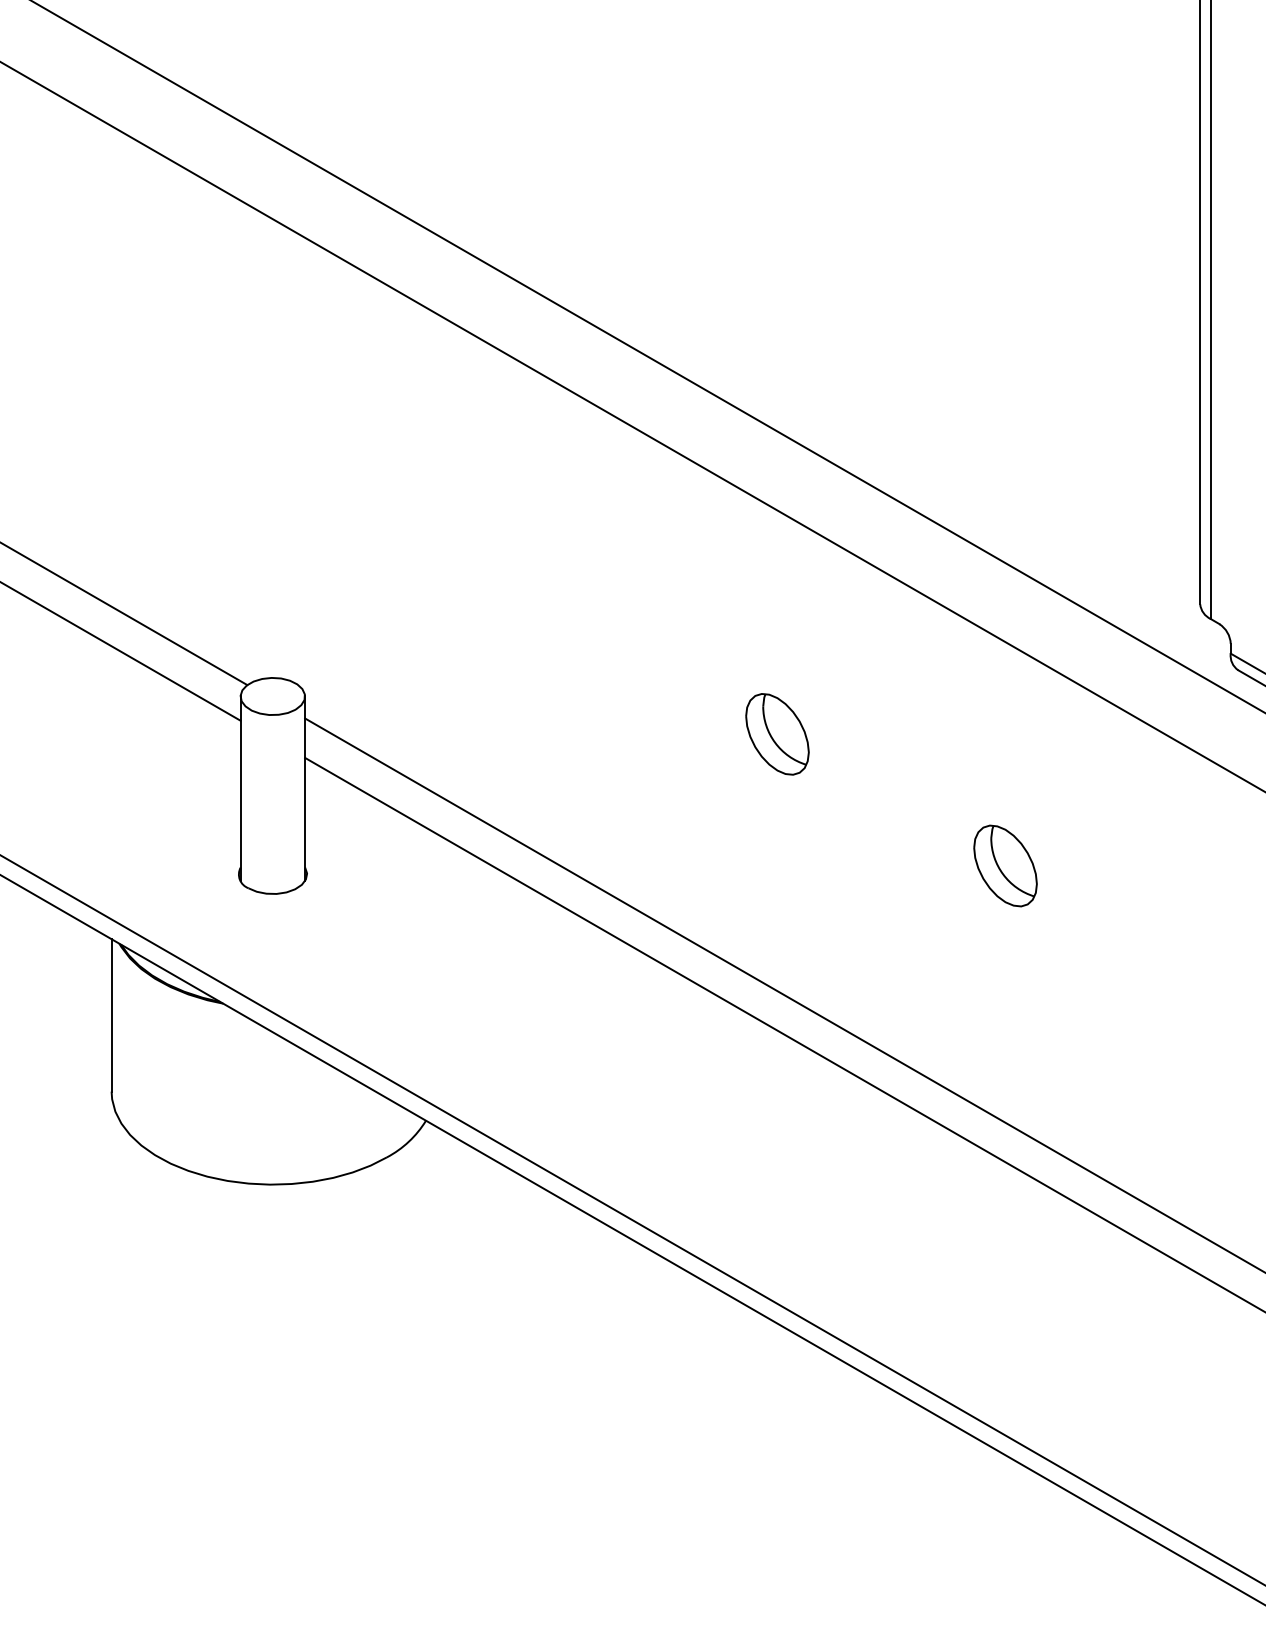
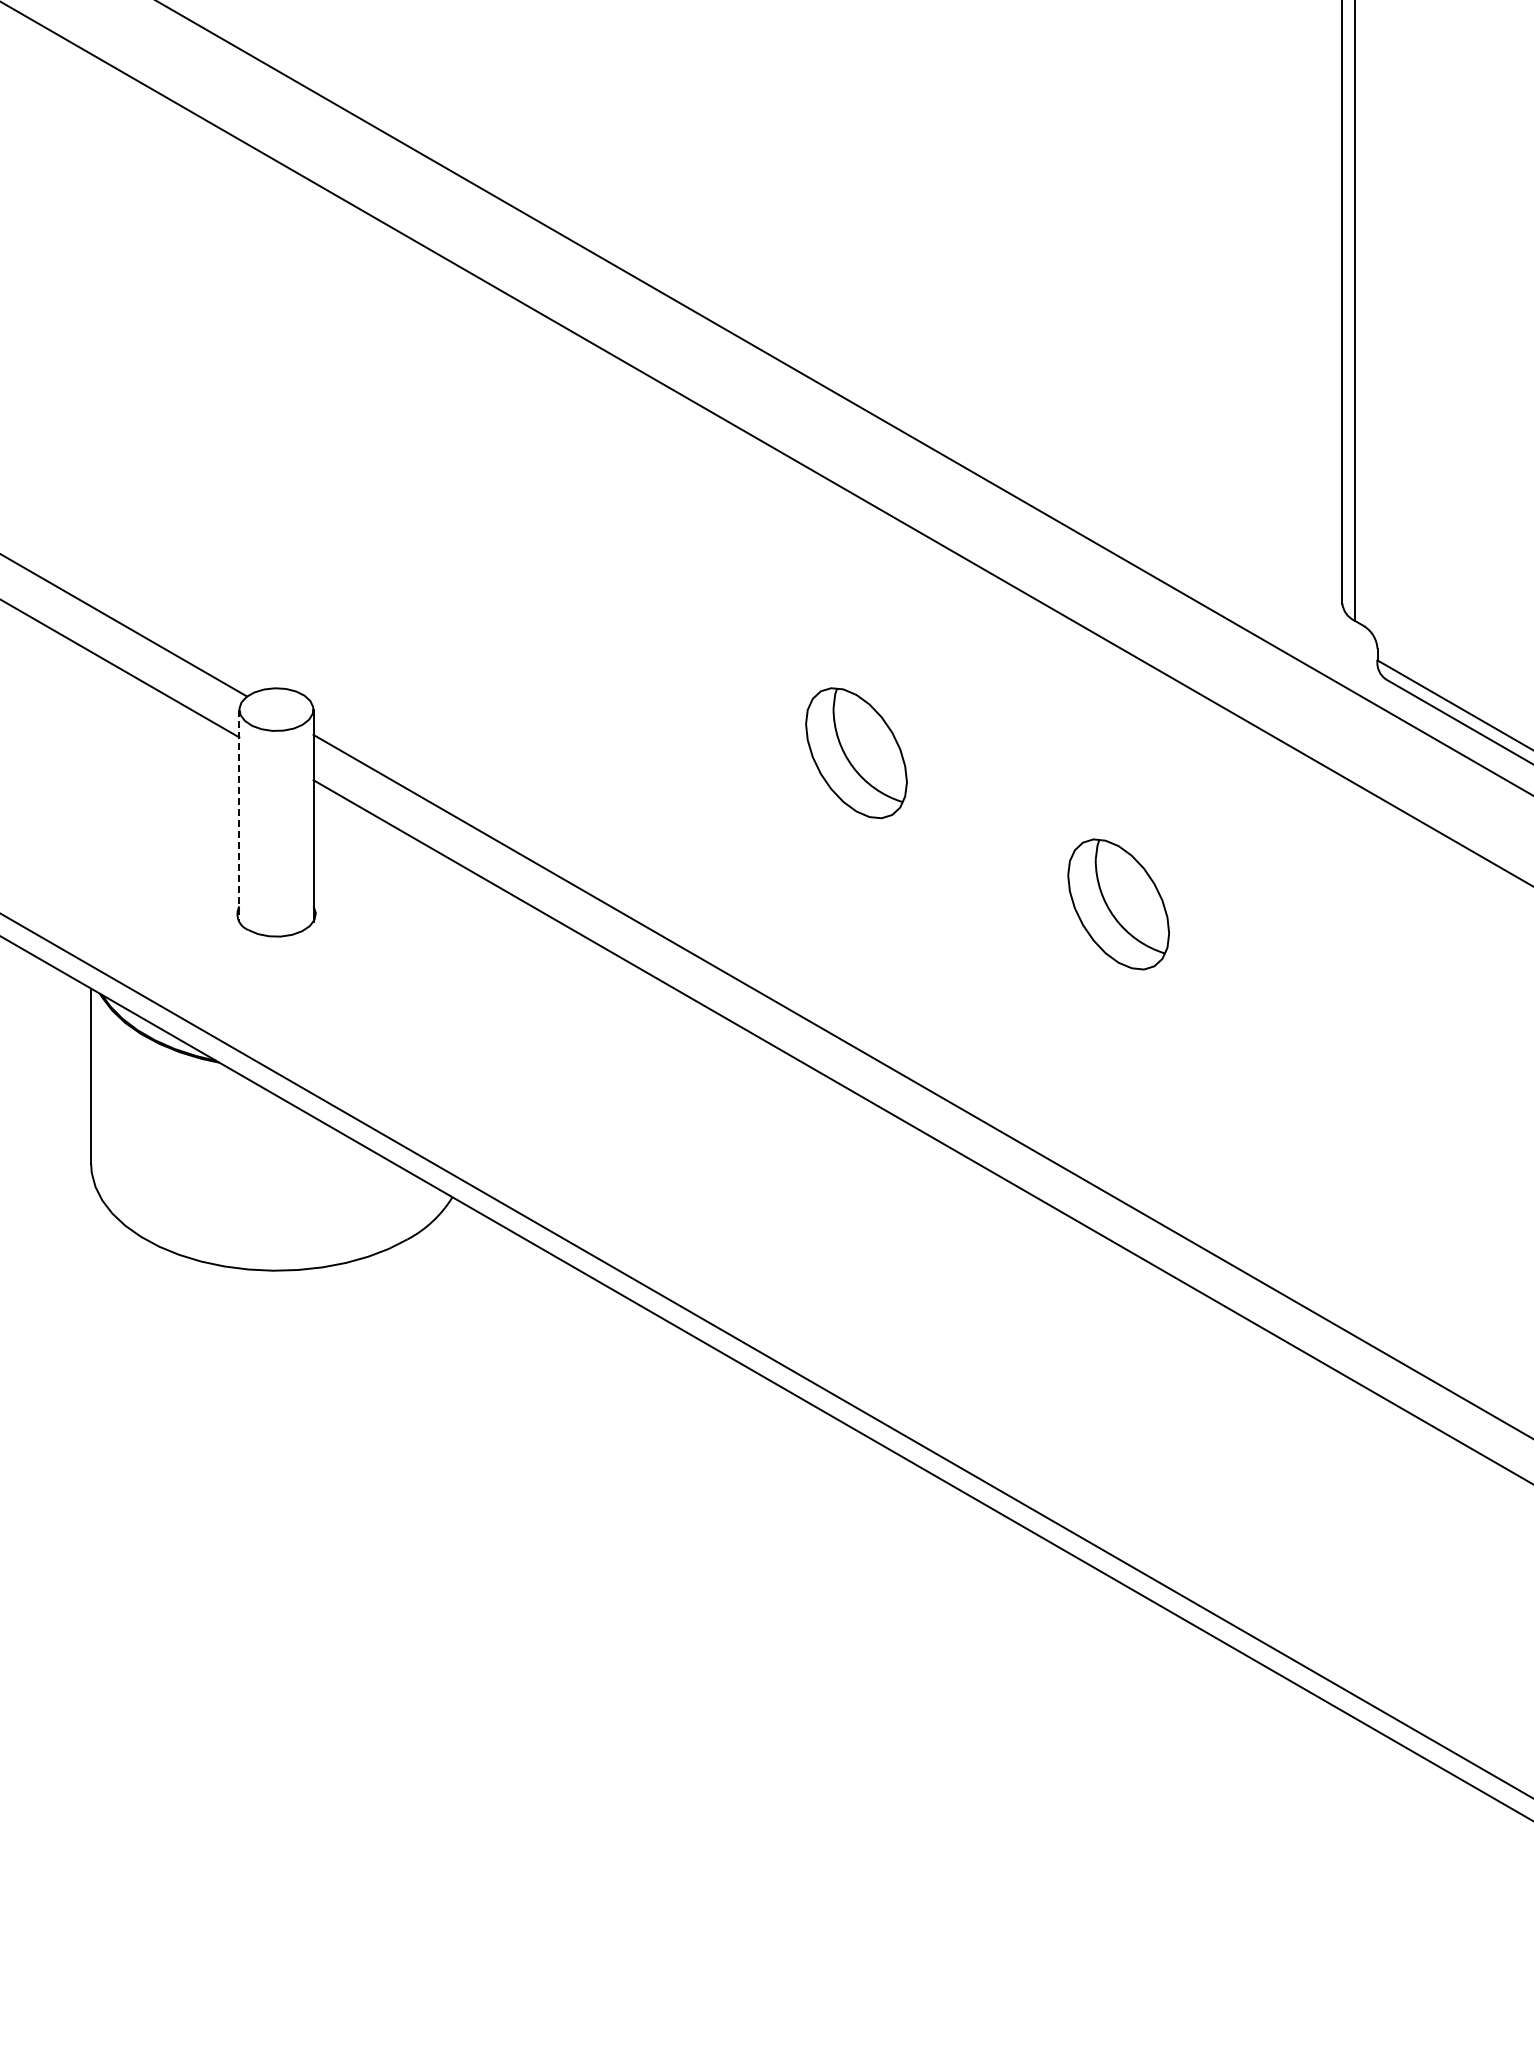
part: (777, 733) -> (856, 752), size x1.4
line: (240, 789) -> (239, 816), solid -> dashed
part: (1005, 866) -> (1118, 904), size x1.4

